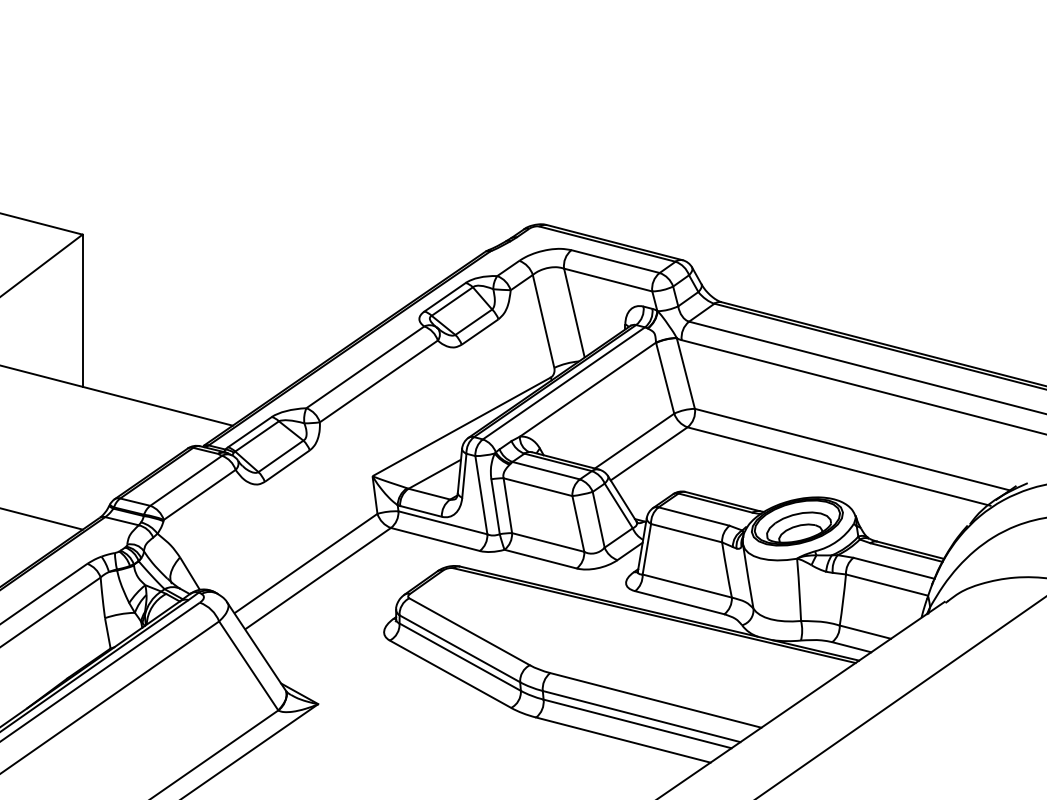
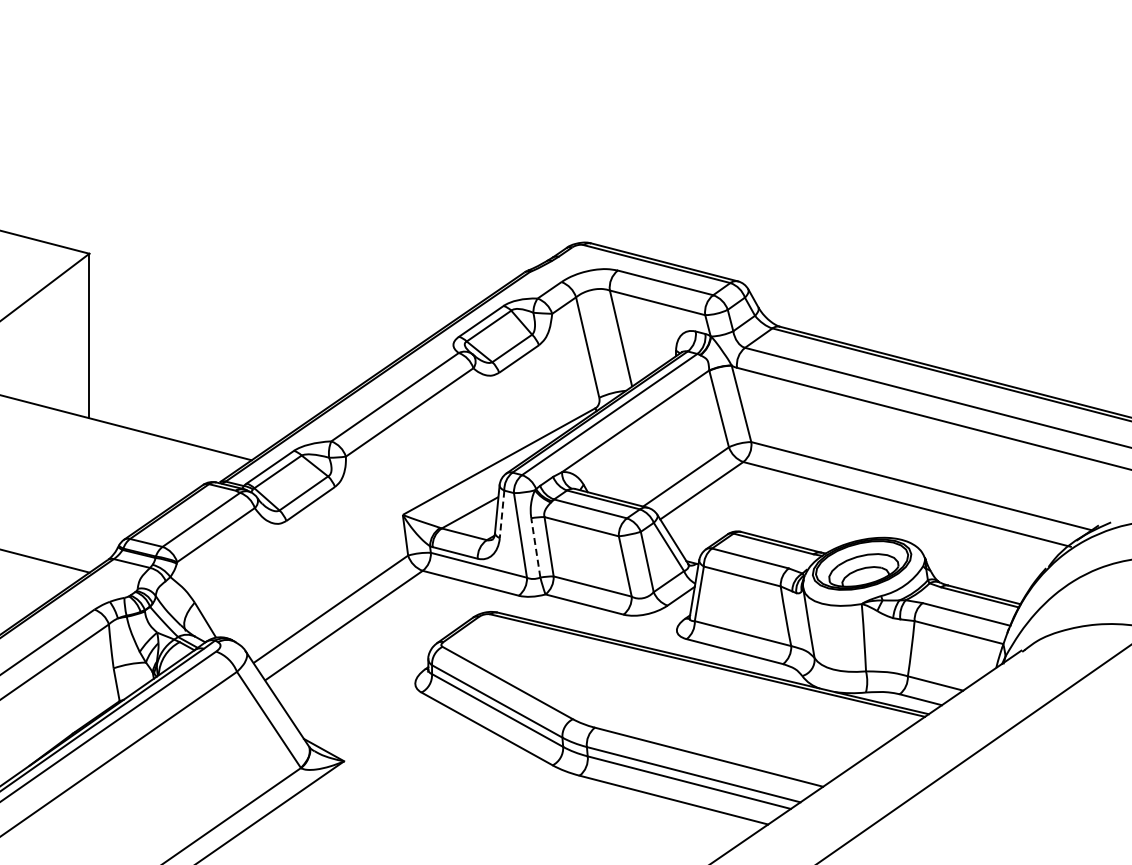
line: (464, 475) -> (502, 514), solid -> dashed
line: (495, 506) -> (535, 547), solid -> dashed

